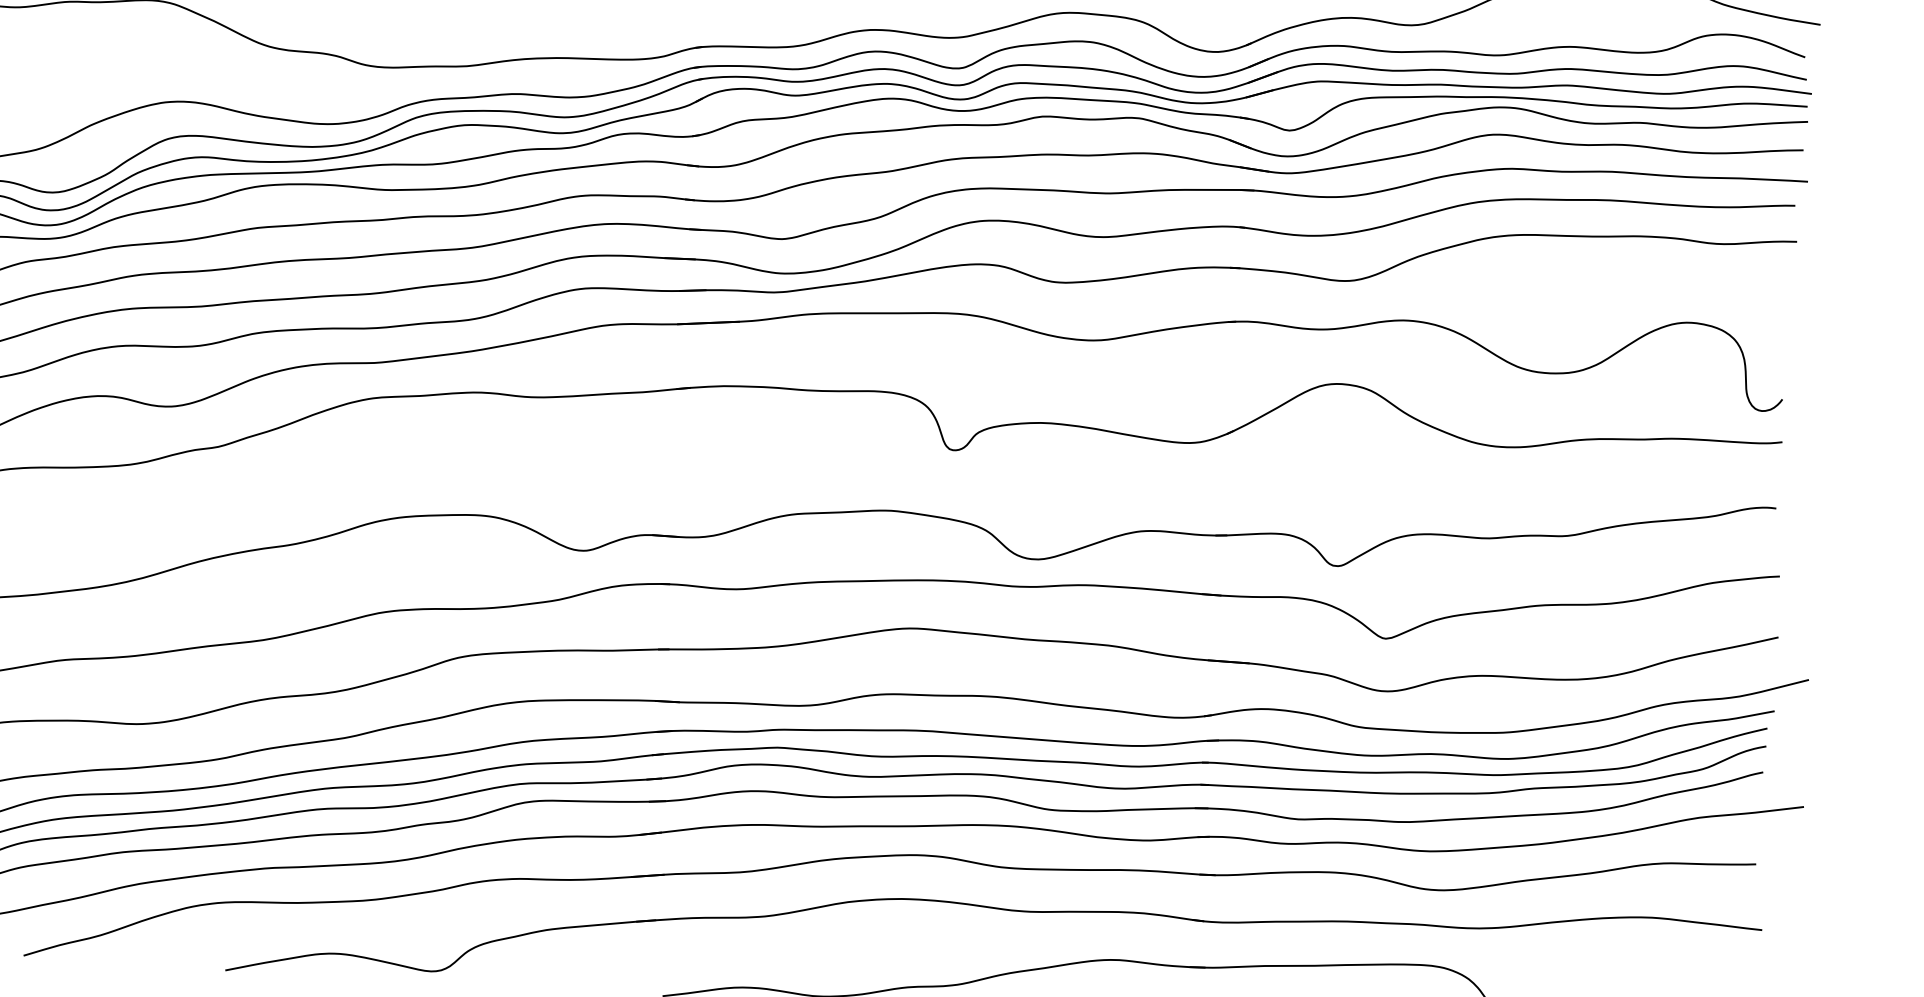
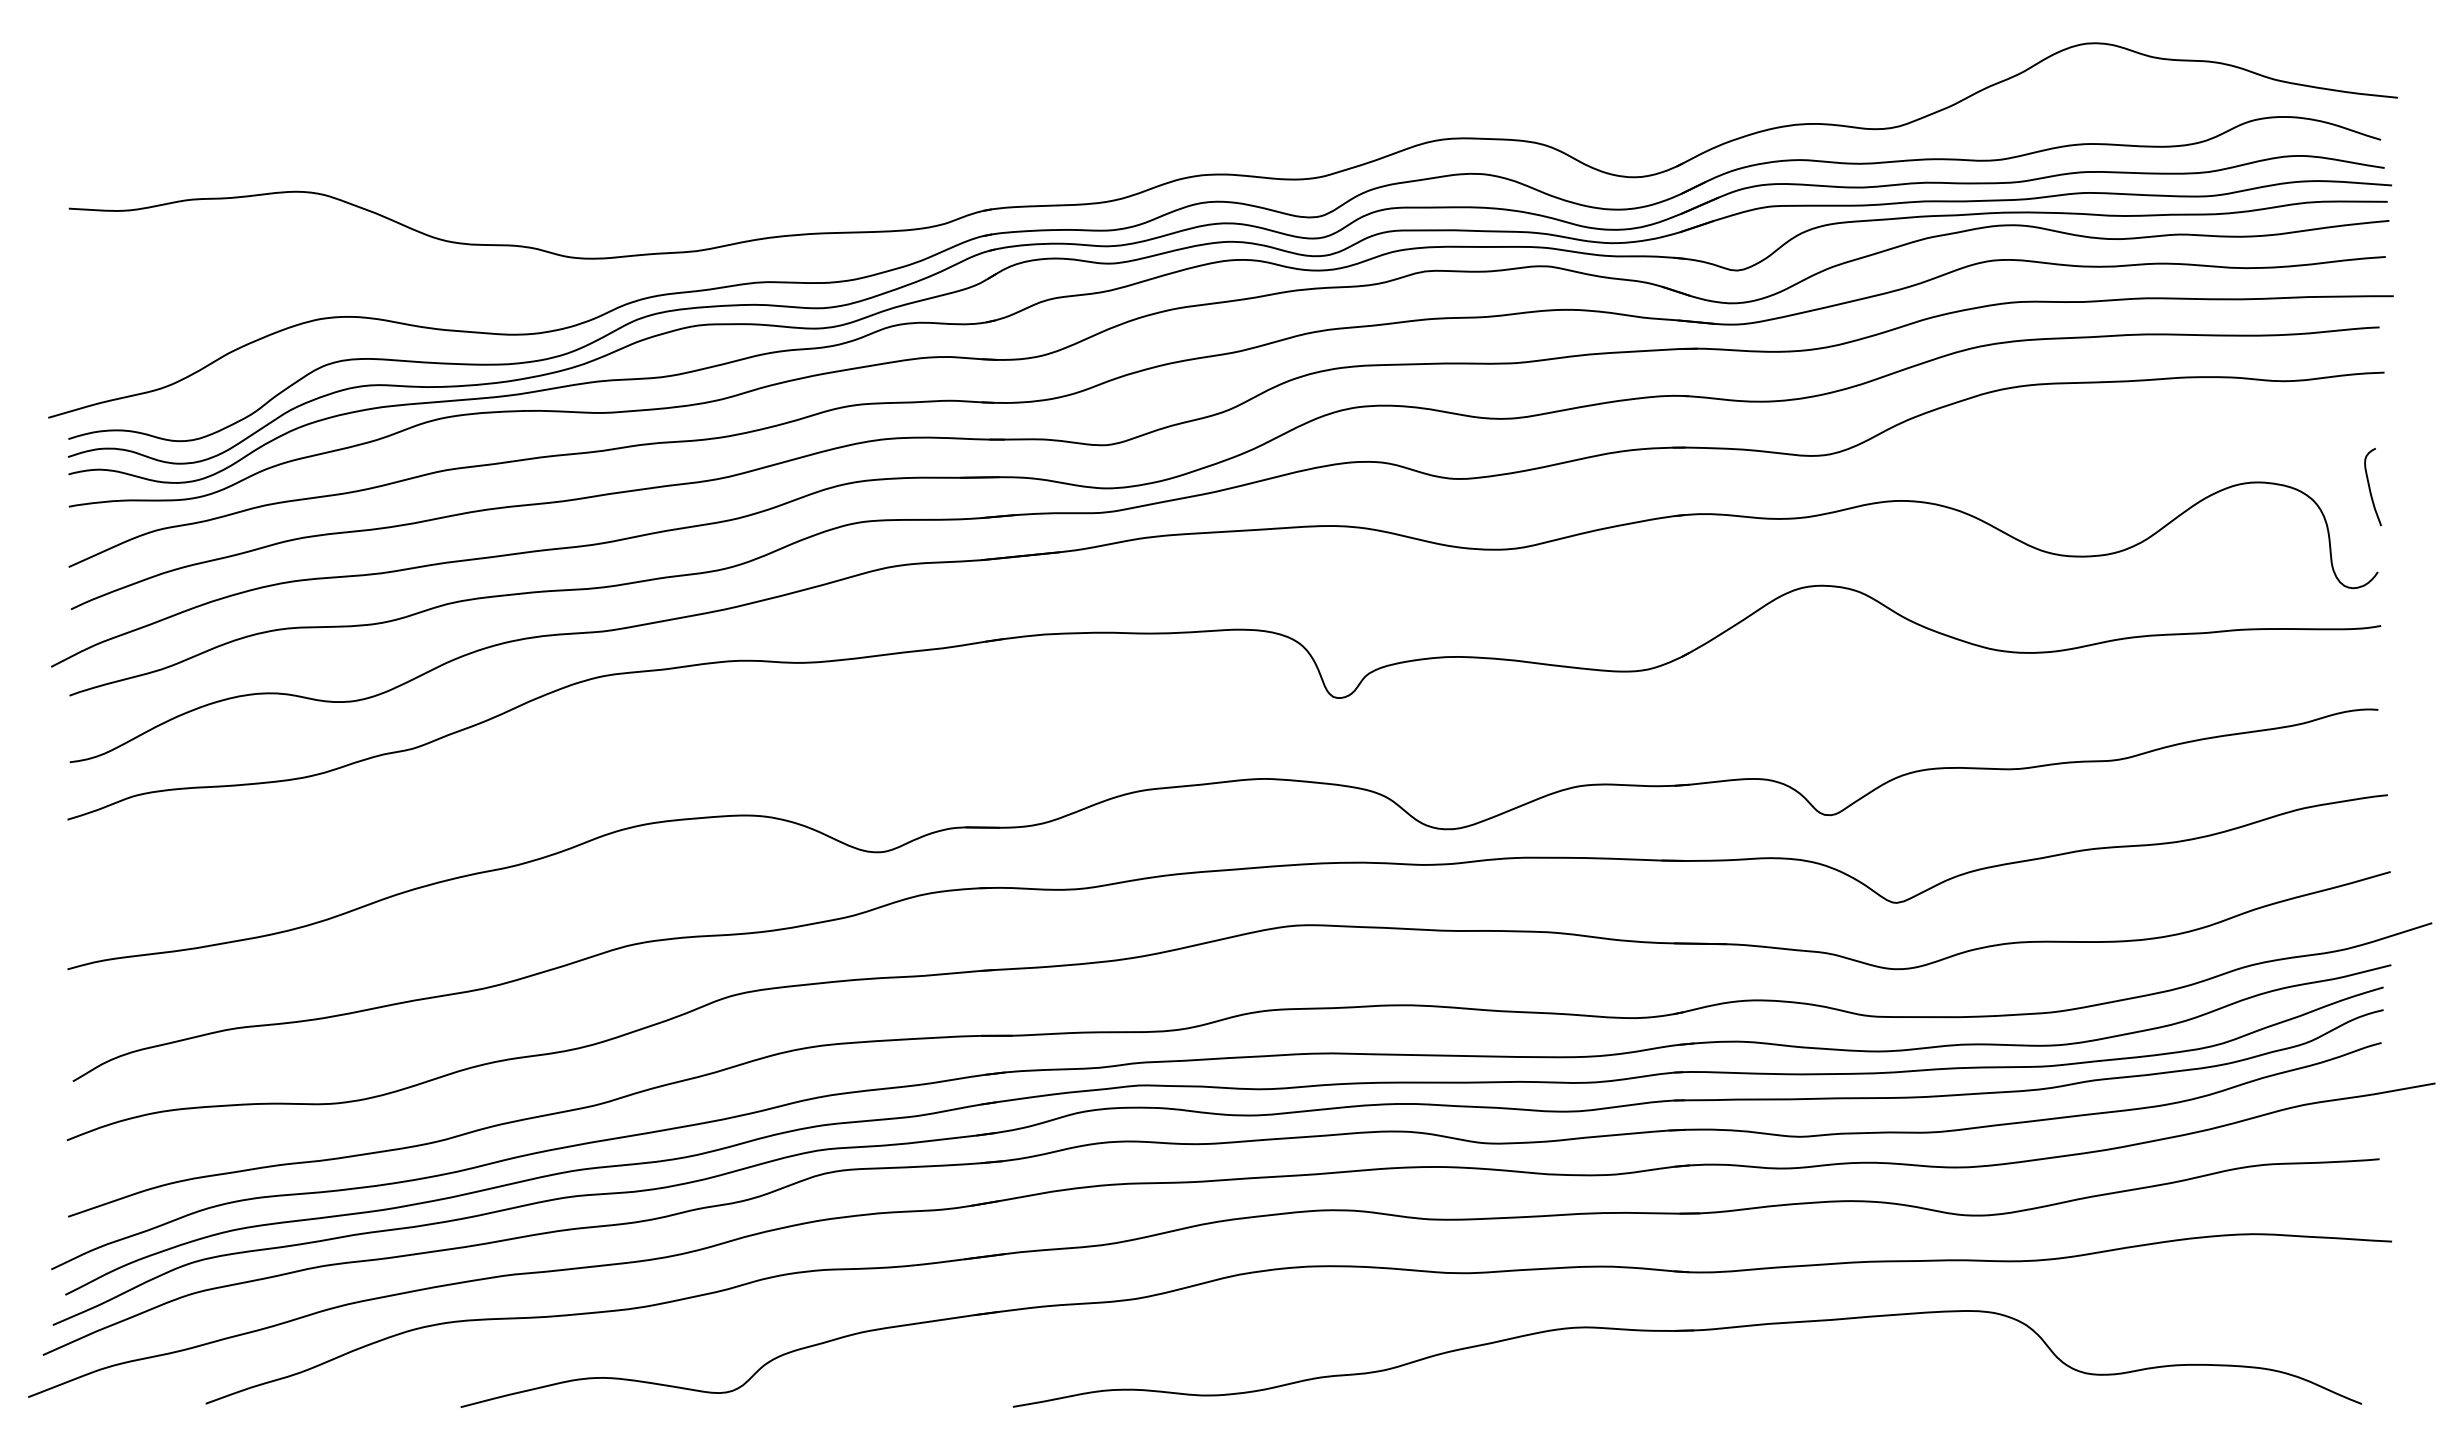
curve: (1780, 332) -> (2370, 487), added

